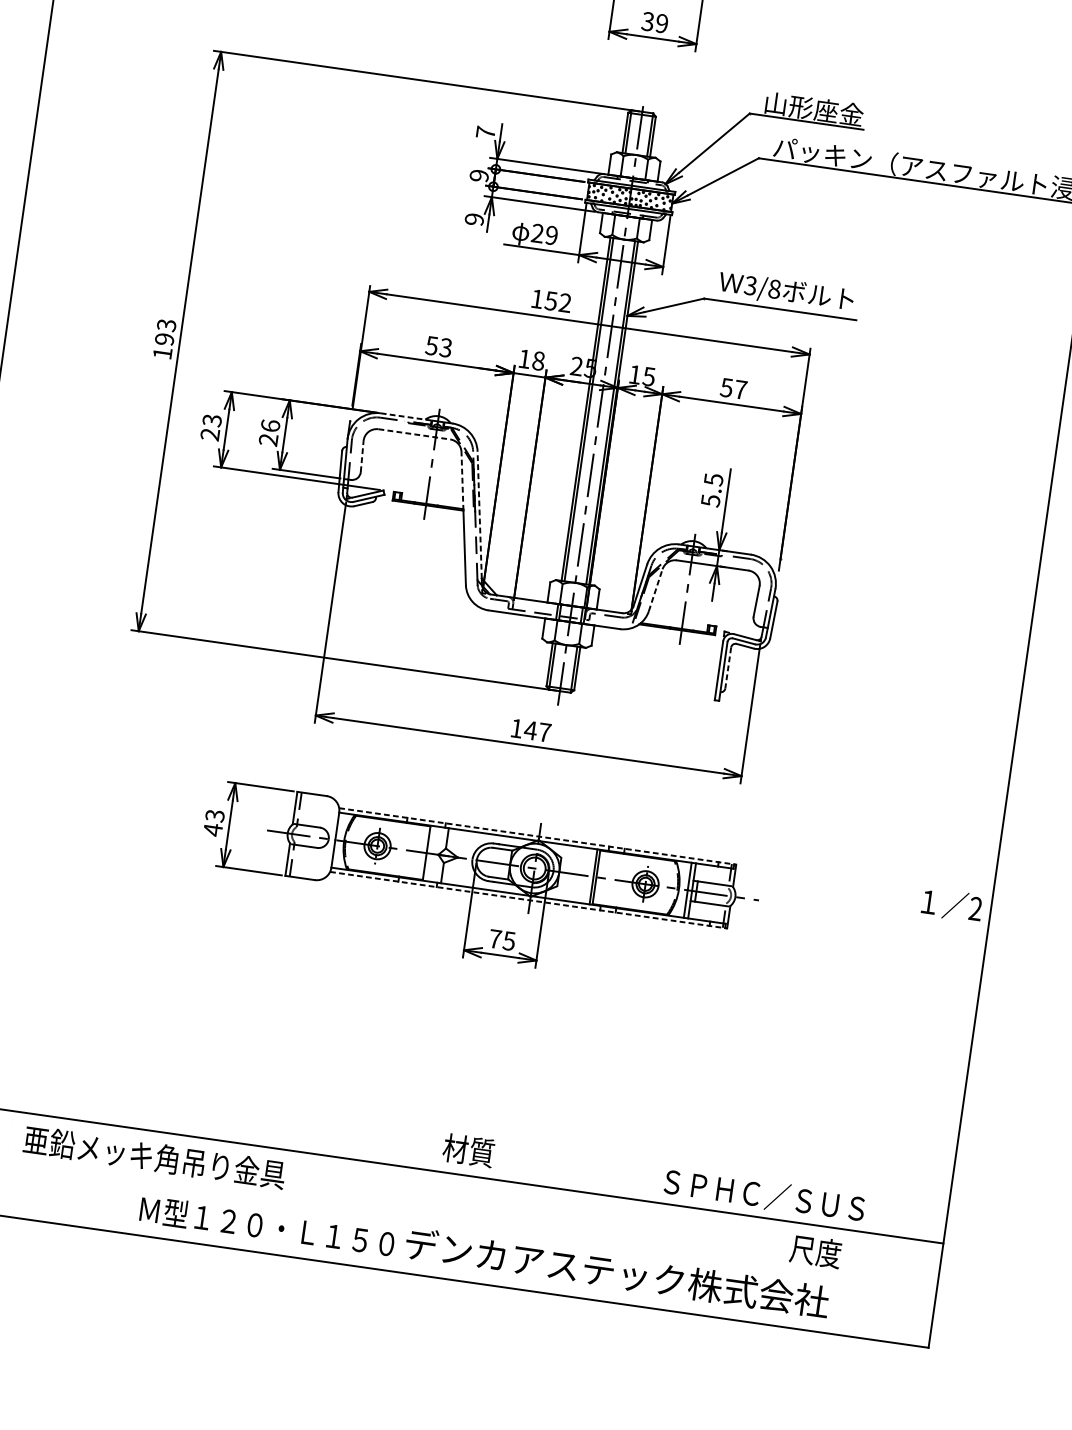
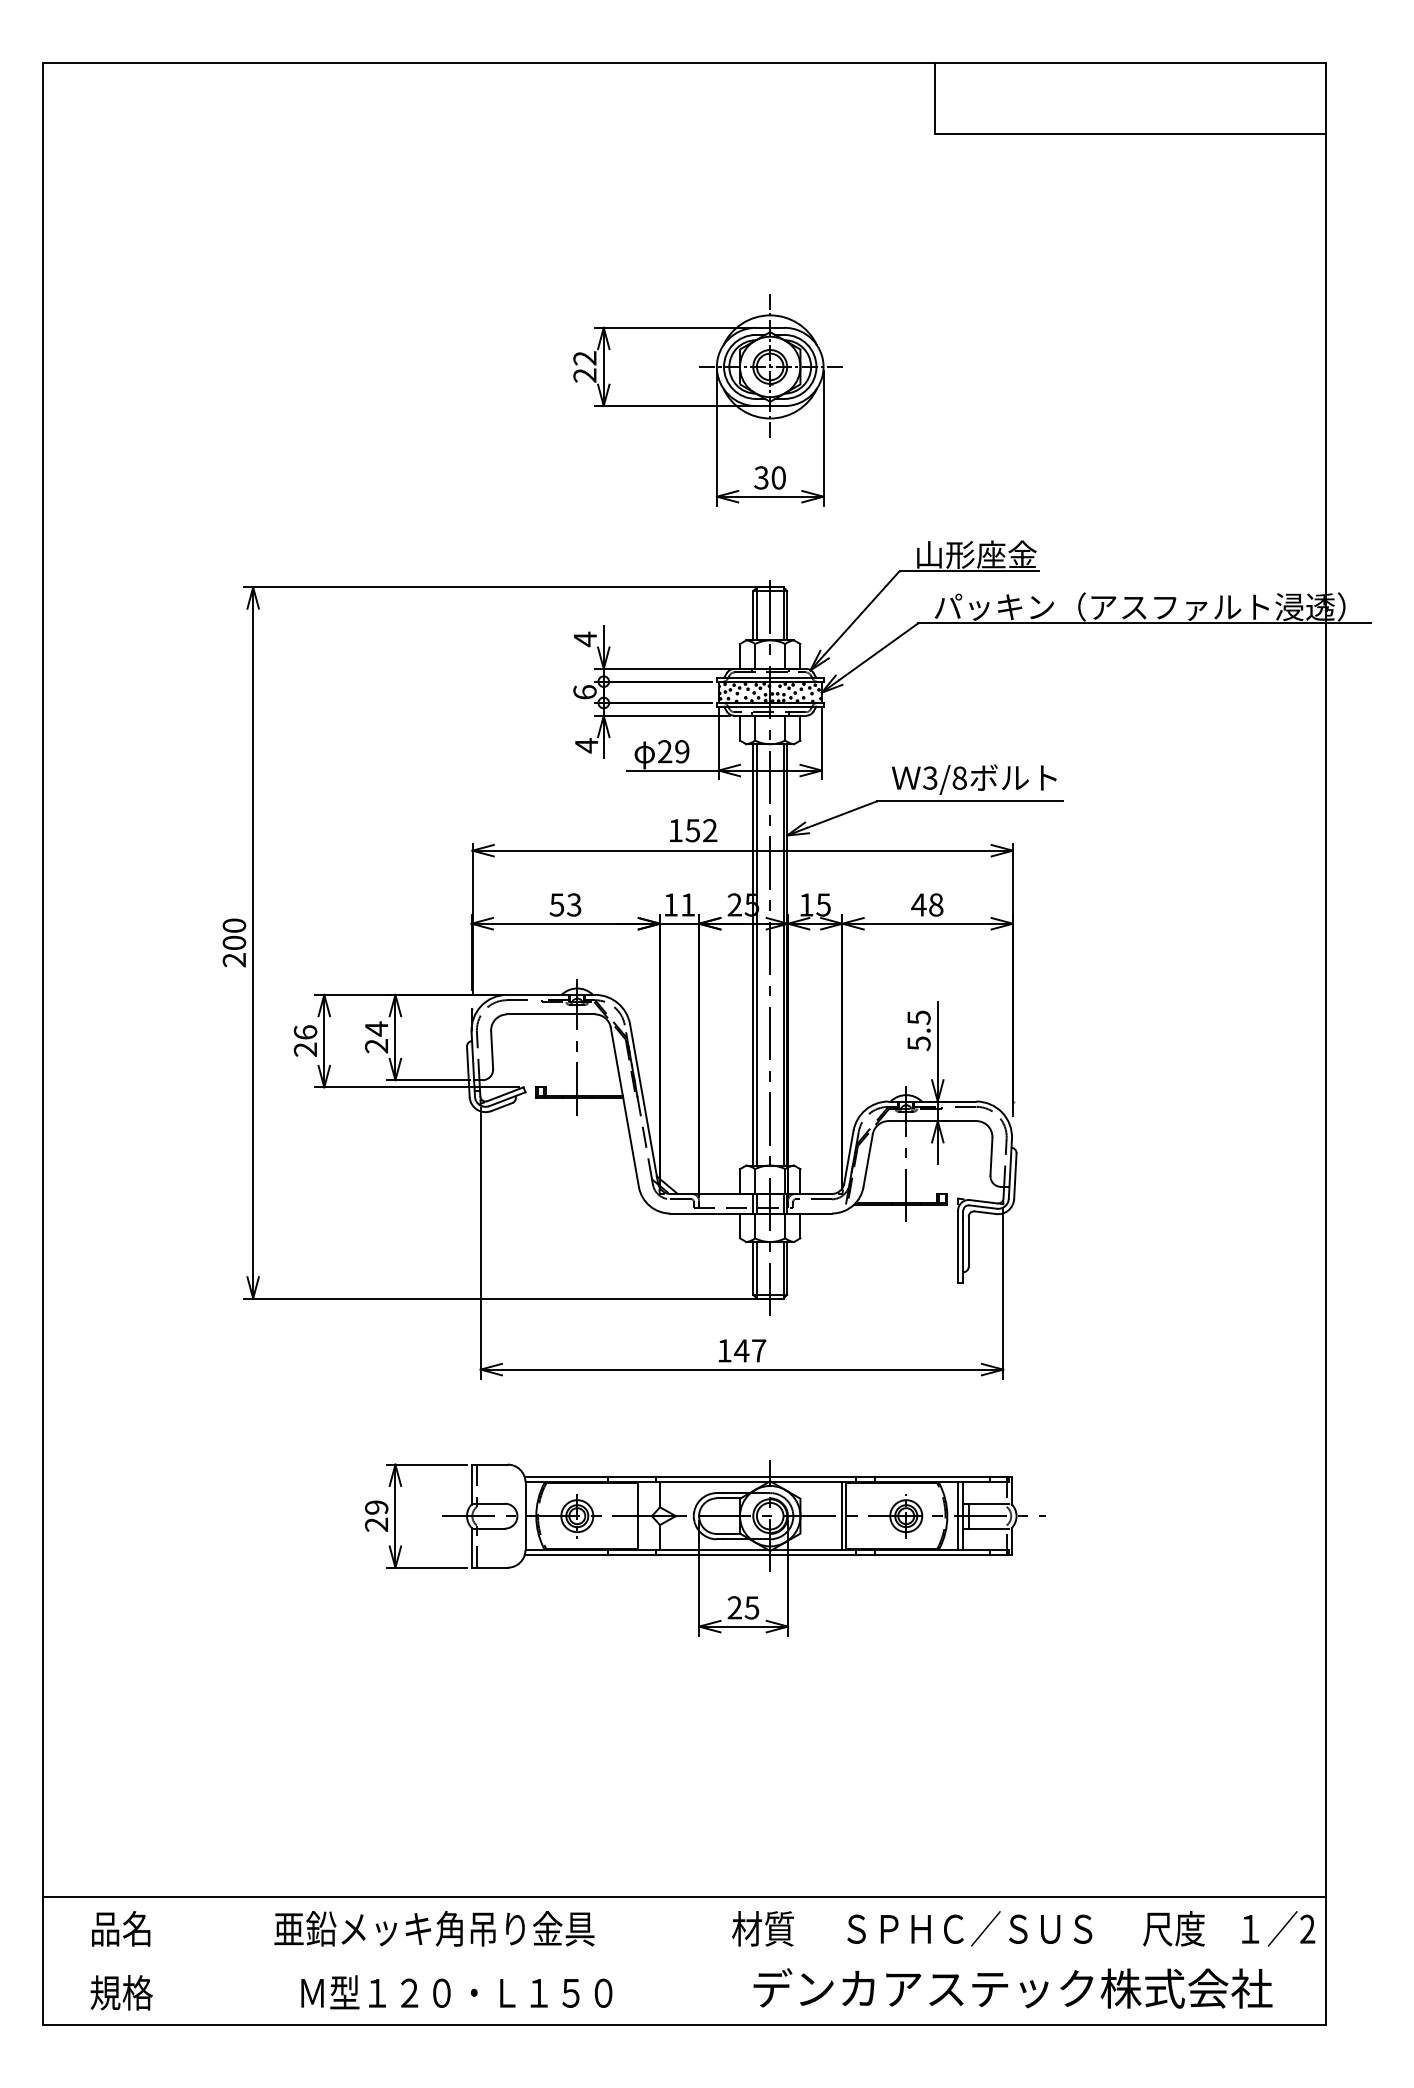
text: (661, 23) -> (778, 477), 39 -> 30
text: (485, 132) -> (585, 639), 7 -> 4
text: (478, 175) -> (584, 692), 9 -> 6
text: (474, 219) -> (586, 745), 9 -> 4
text: (164, 339) -> (234, 942), 193 -> 200
text: (539, 360) -> (688, 904), 18 -> 11
text: (733, 388) -> (927, 904), 57 -> 48
line: (406, 416) -> (538, 994), dashed -> solid
text: (212, 420) -> (305, 1032), 23 -> 26
text: (270, 425) -> (376, 1028), 26 -> 24
line: (414, 434) -> (551, 1014), dashed -> solid
line: (362, 456) -> (492, 1050), dashed -> solid
line: (462, 481) -> (617, 1062), dashed -> solid
line: (479, 514) -> (643, 1099), dashed -> solid
line: (656, 590) -> (868, 1160), dashed -> solid
line: (727, 668) -> (968, 1242), dashed -> solid
text: (213, 823) -> (376, 1516), 43 -> 29
line: (537, 836) -> (768, 1477), dashed -> solid
line: (528, 900) -> (768, 1555), dashed -> solid
text: (952, 904) -> (1278, 1928), moved
text: (495, 938) -> (734, 1607), 75 -> 25
text: (468, 1150) -> (762, 1928), moved
text: (154, 1157) -> (434, 1928), moved
text: (764, 1194) -> (969, 1928), moved
text: (267, 1226) -> (456, 1992), moved
text: (617, 1272) -> (1012, 1988), moved

